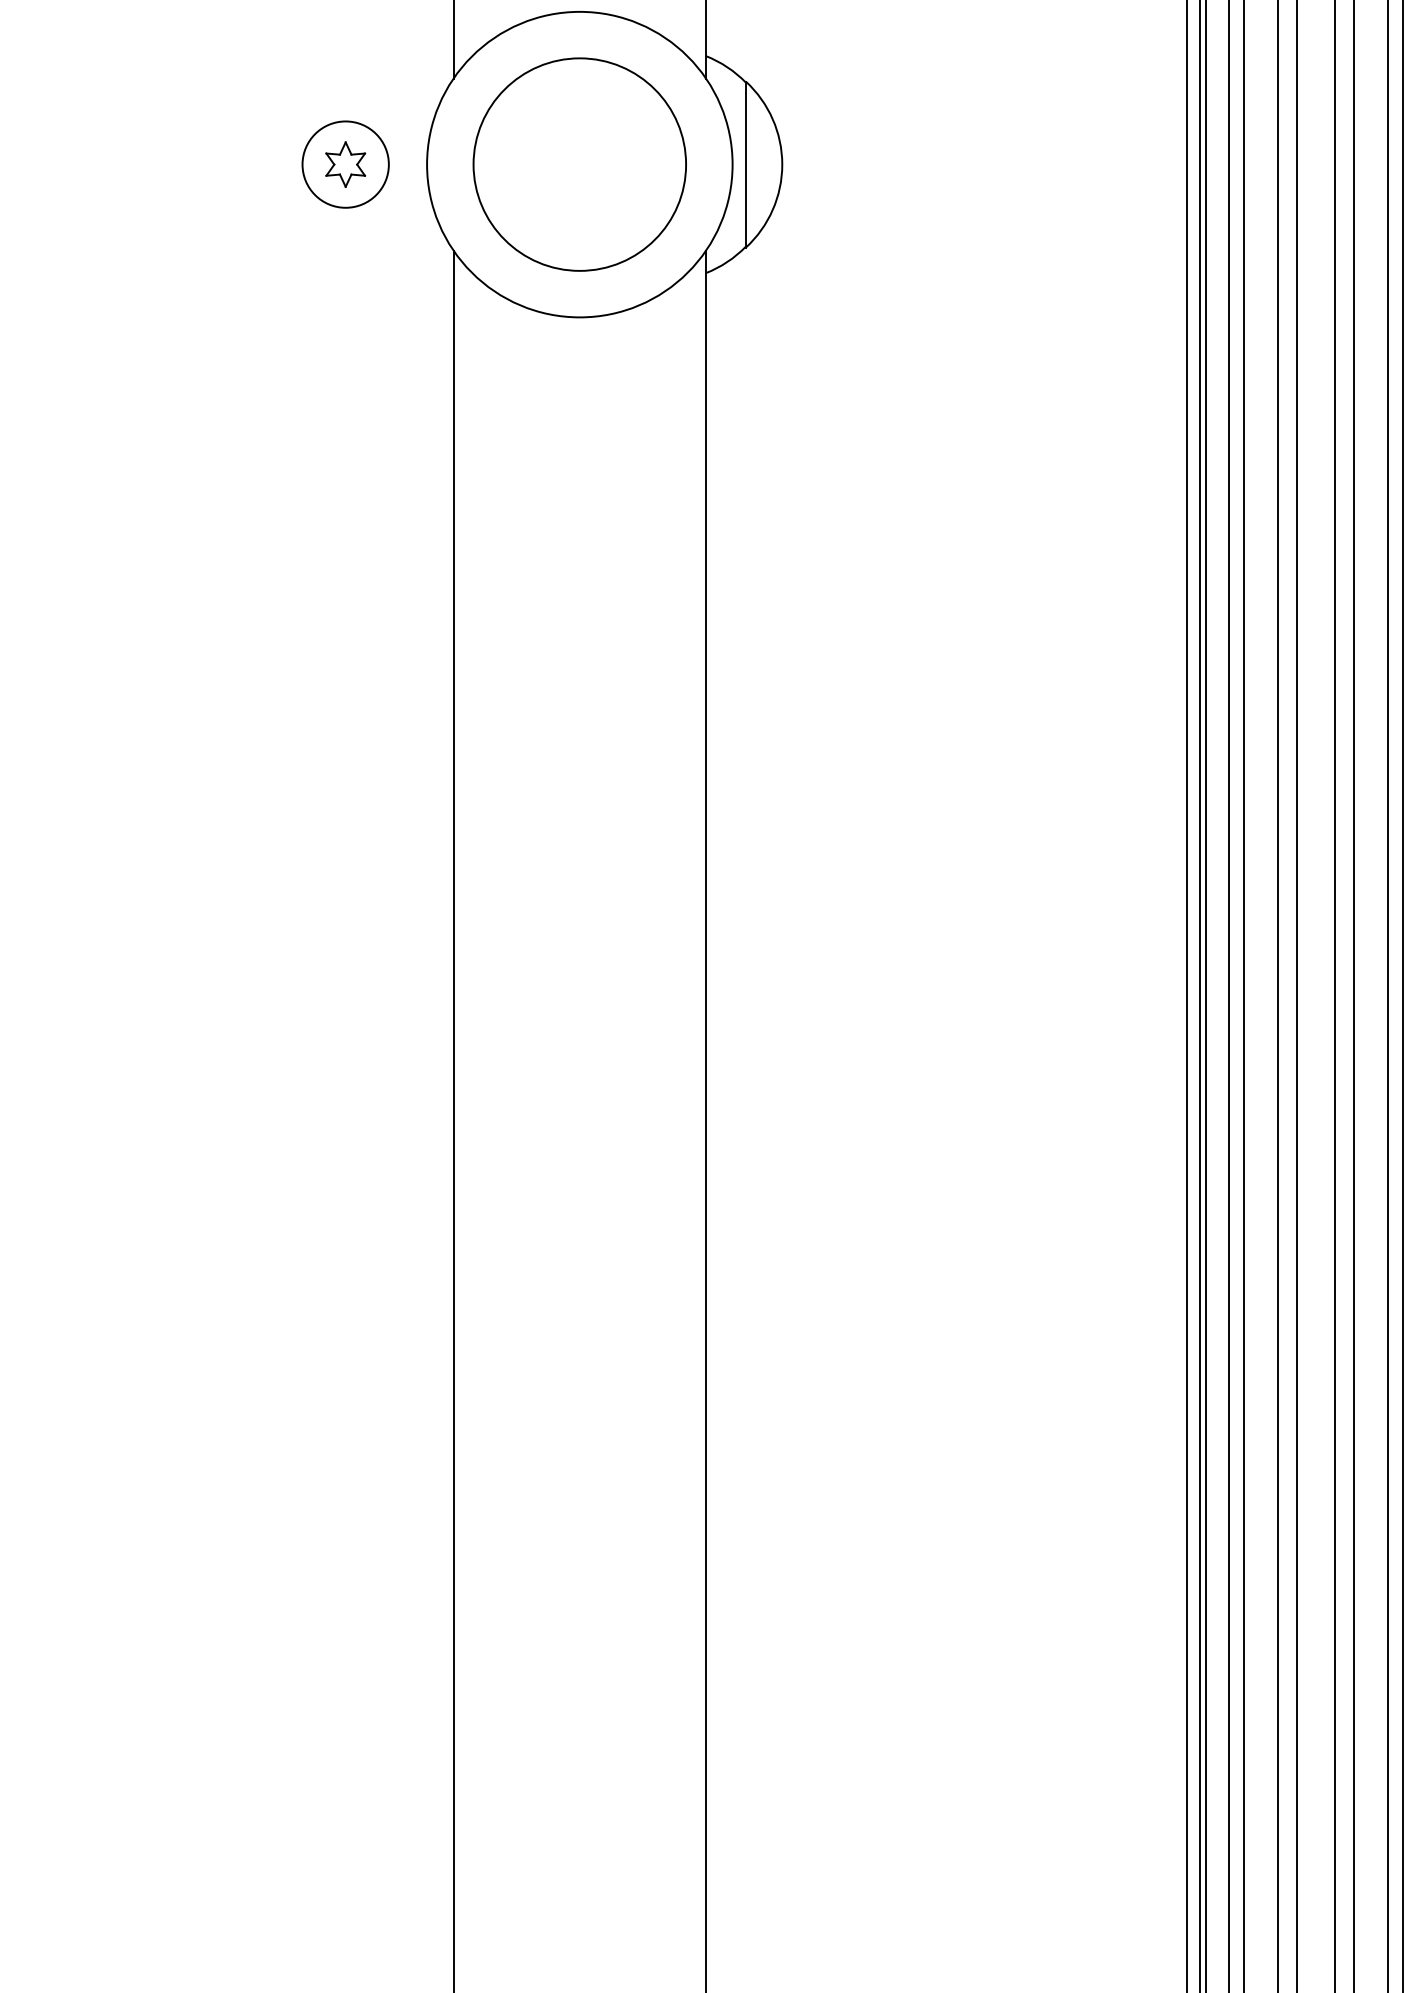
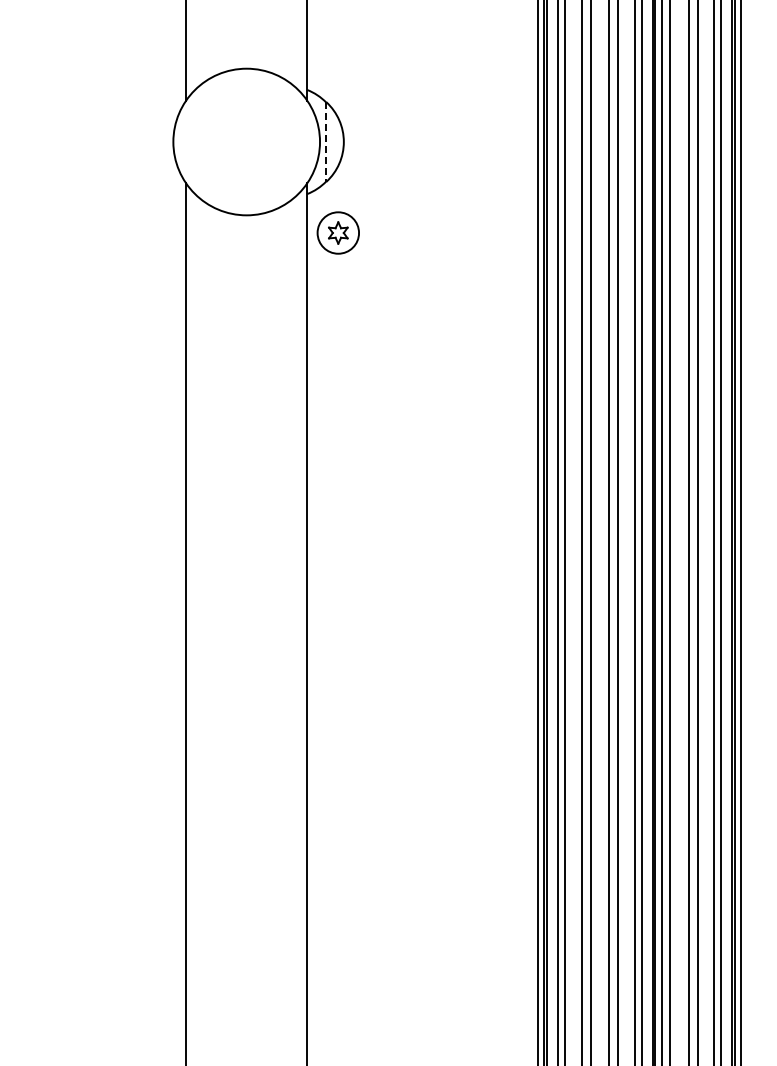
part: (343, 163) -> (337, 232), moved
circle: (579, 163) -> (246, 141), removed
line: (746, 165) -> (326, 142), solid -> dashed

